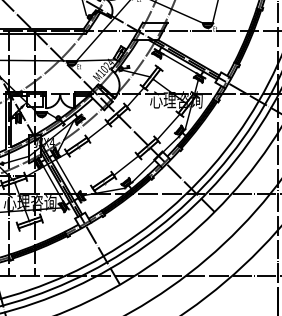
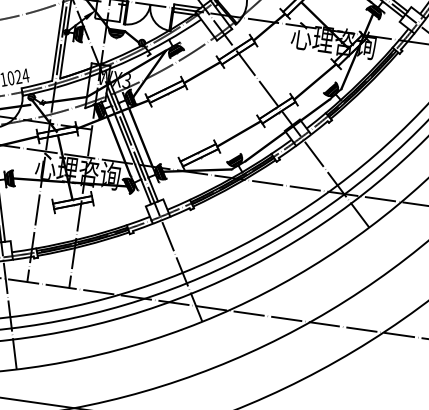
text: (51, 142) -> (125, 80), WX4 -> WX3

